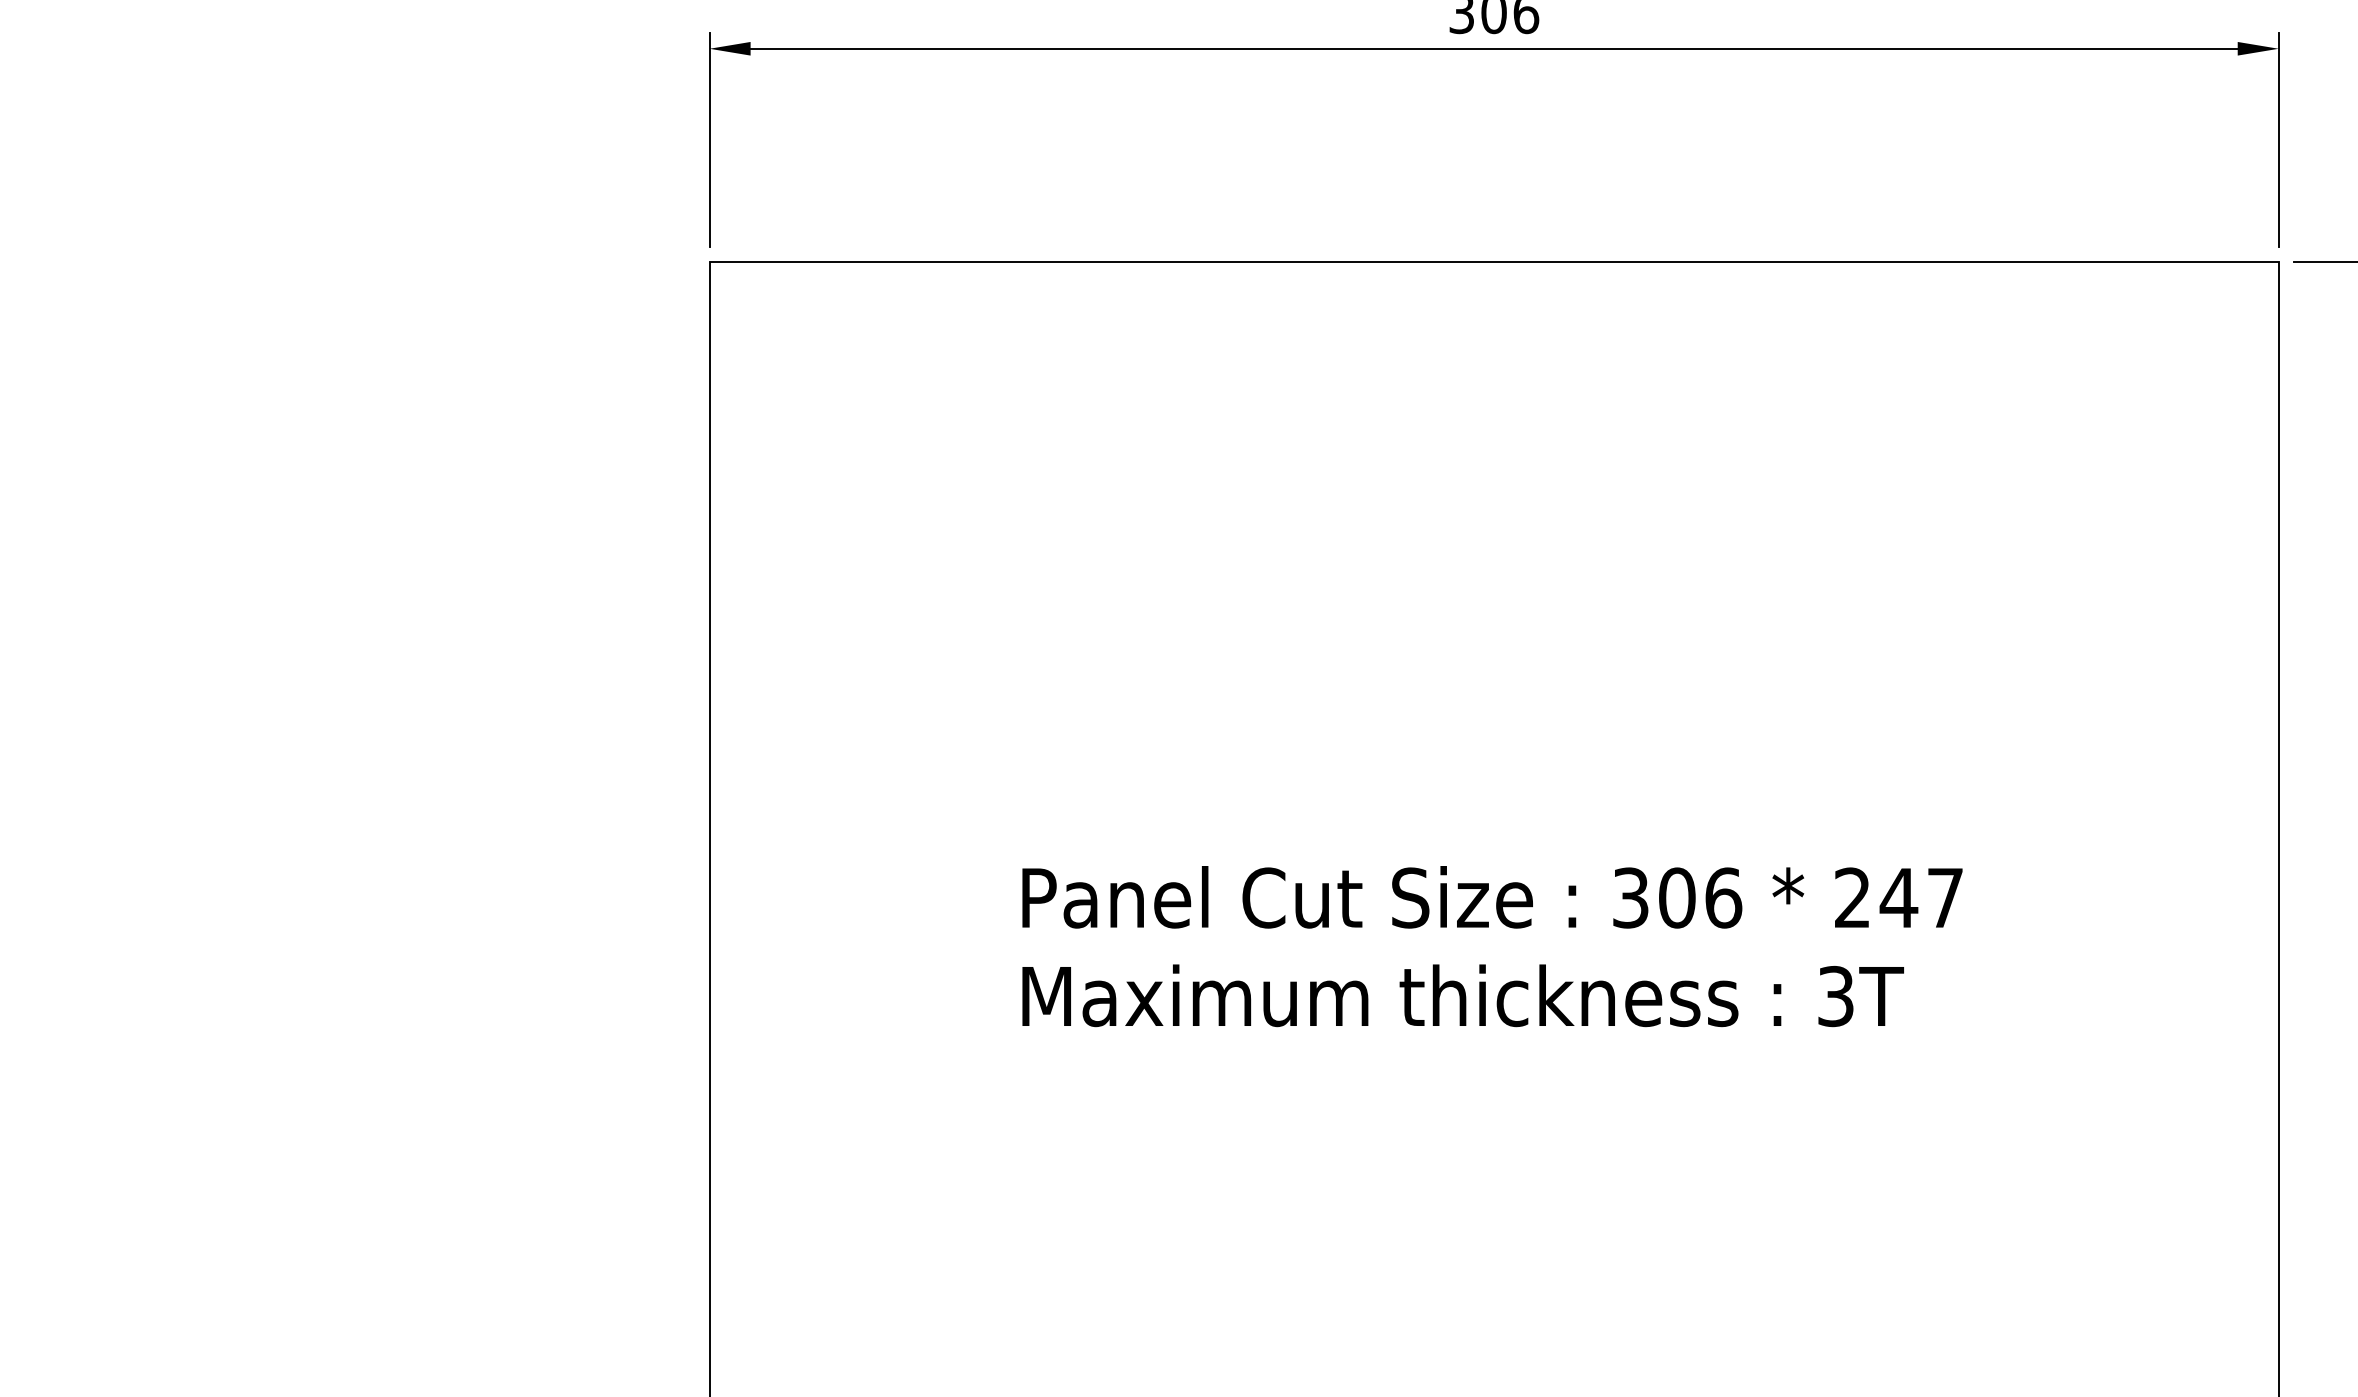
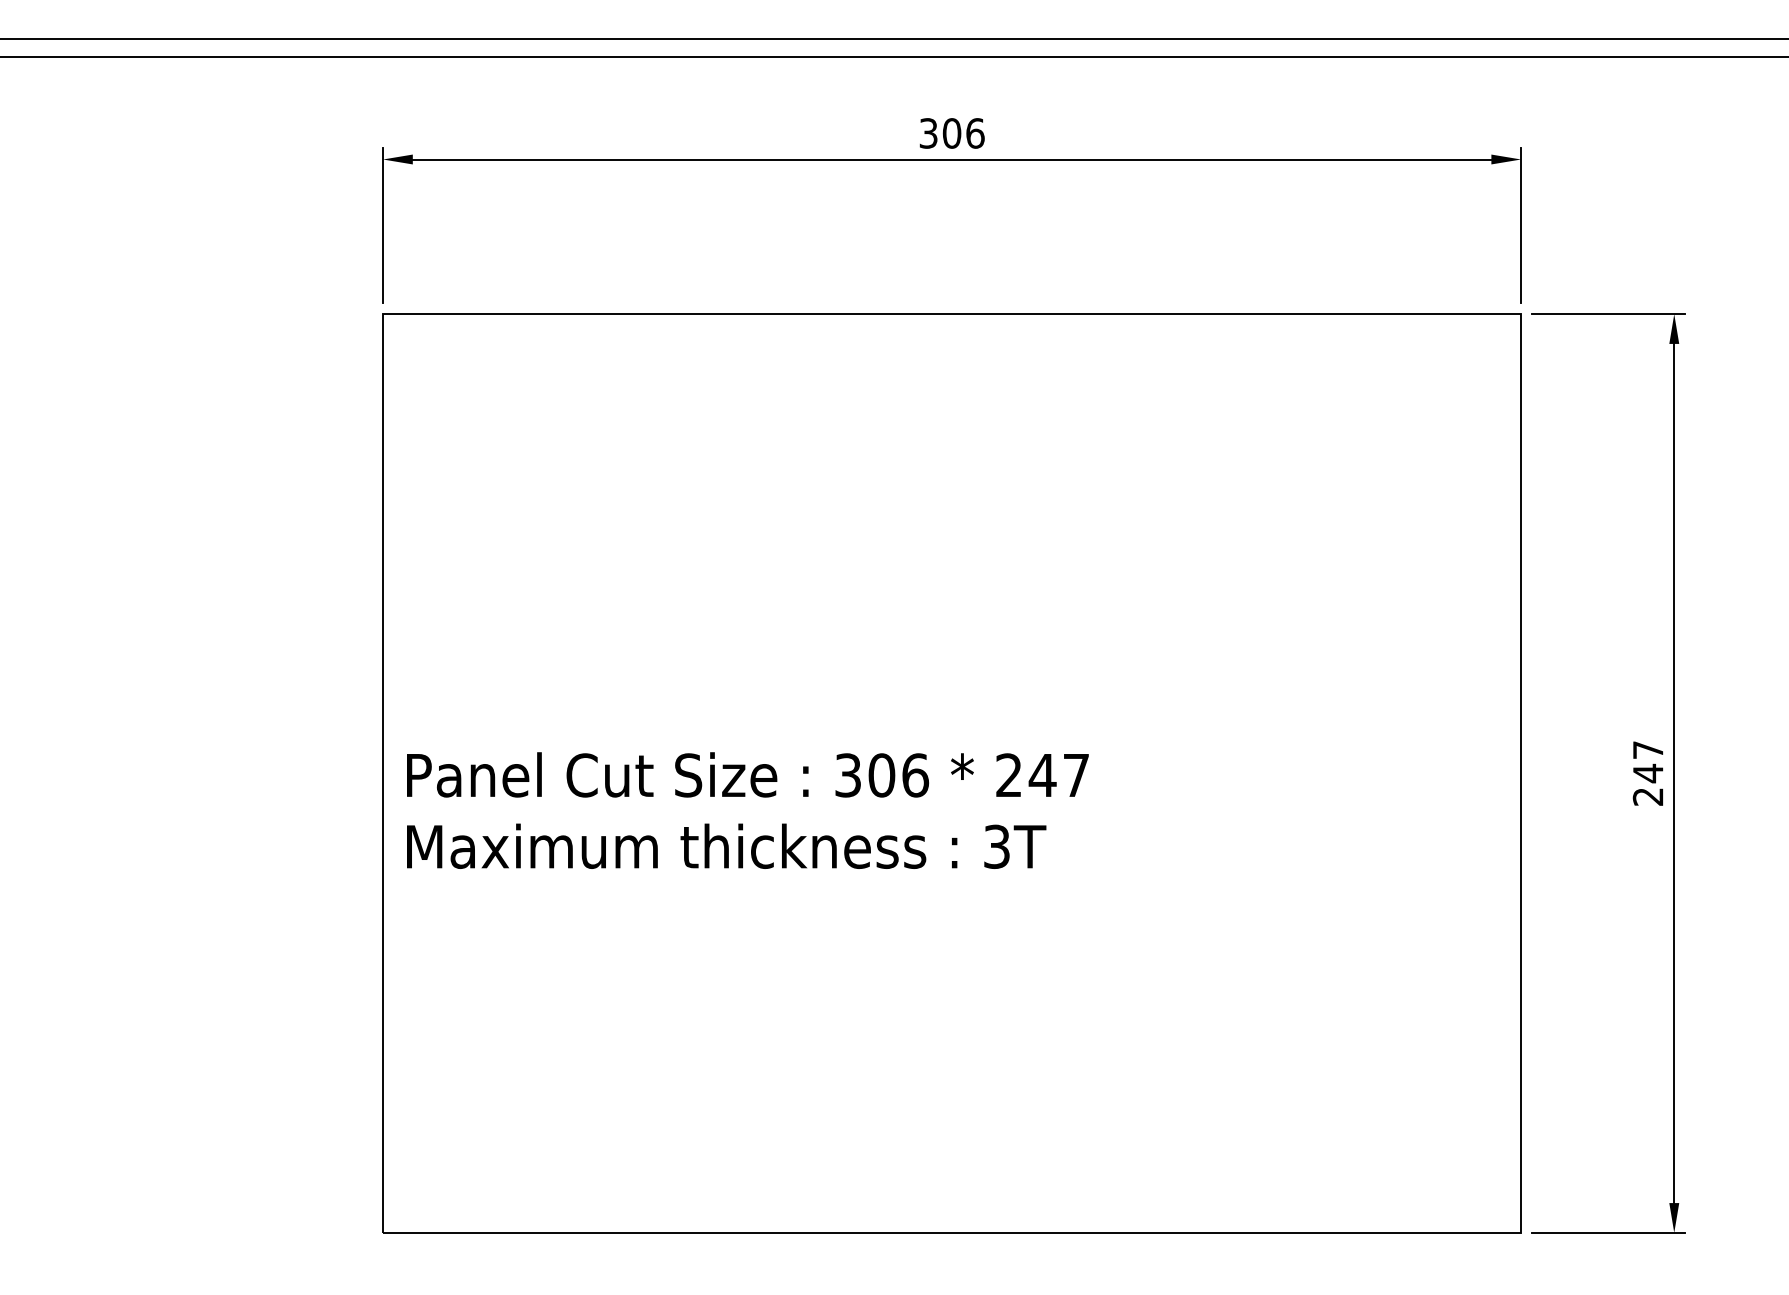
text: (1491, 946) -> (747, 810), moved

